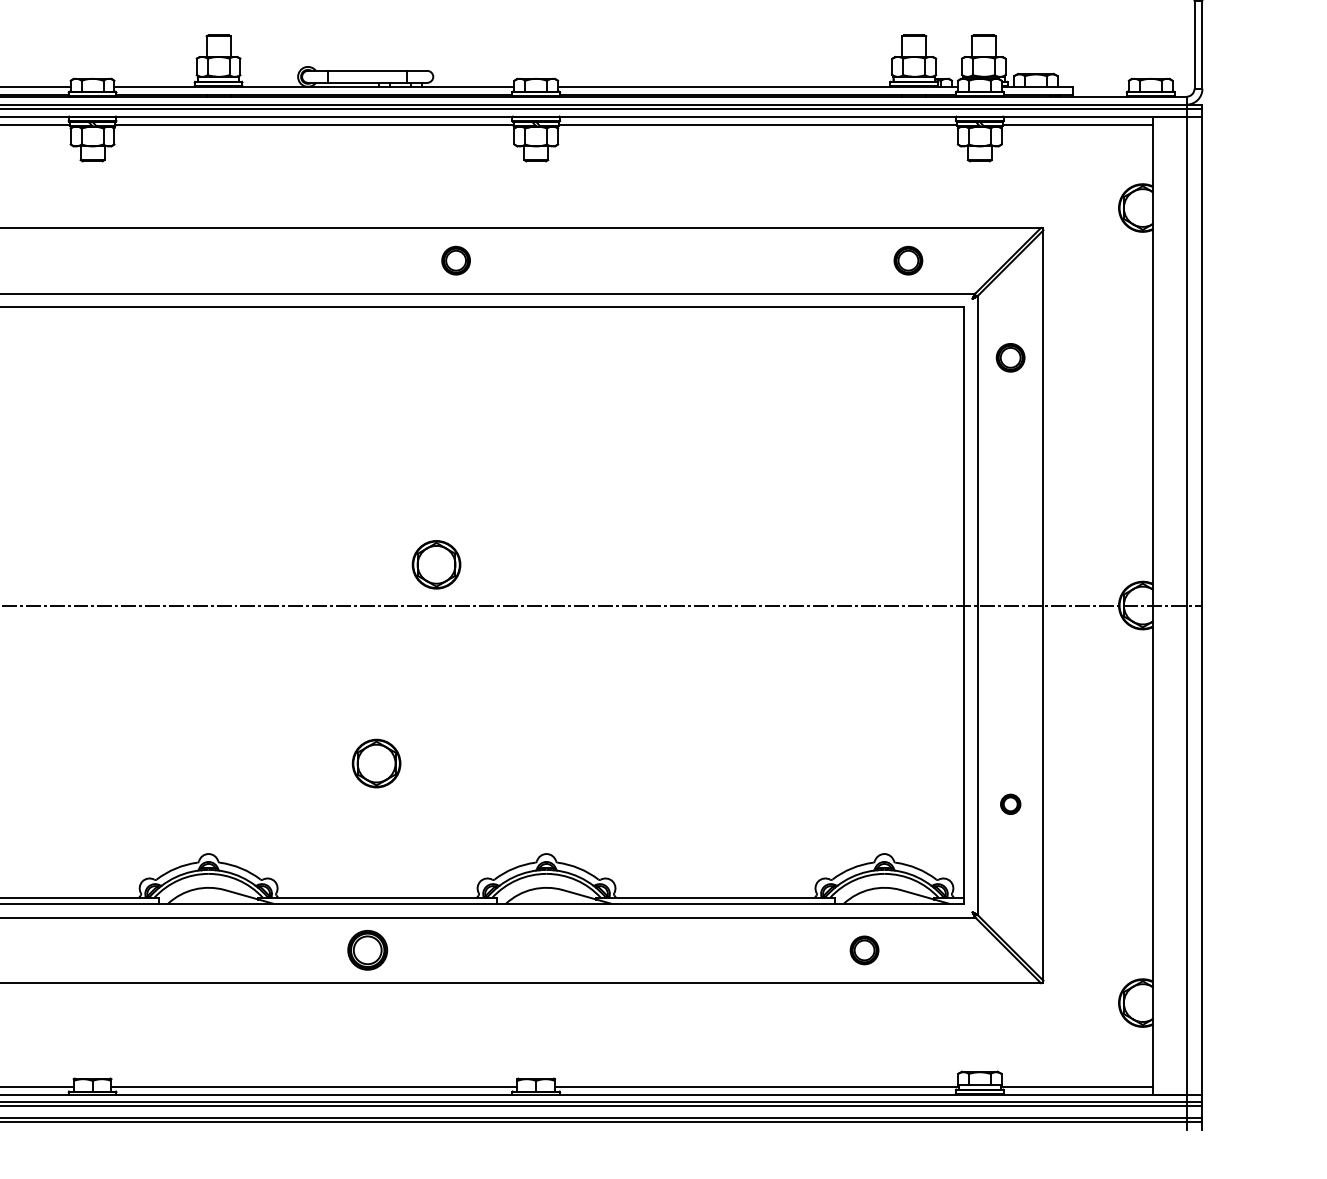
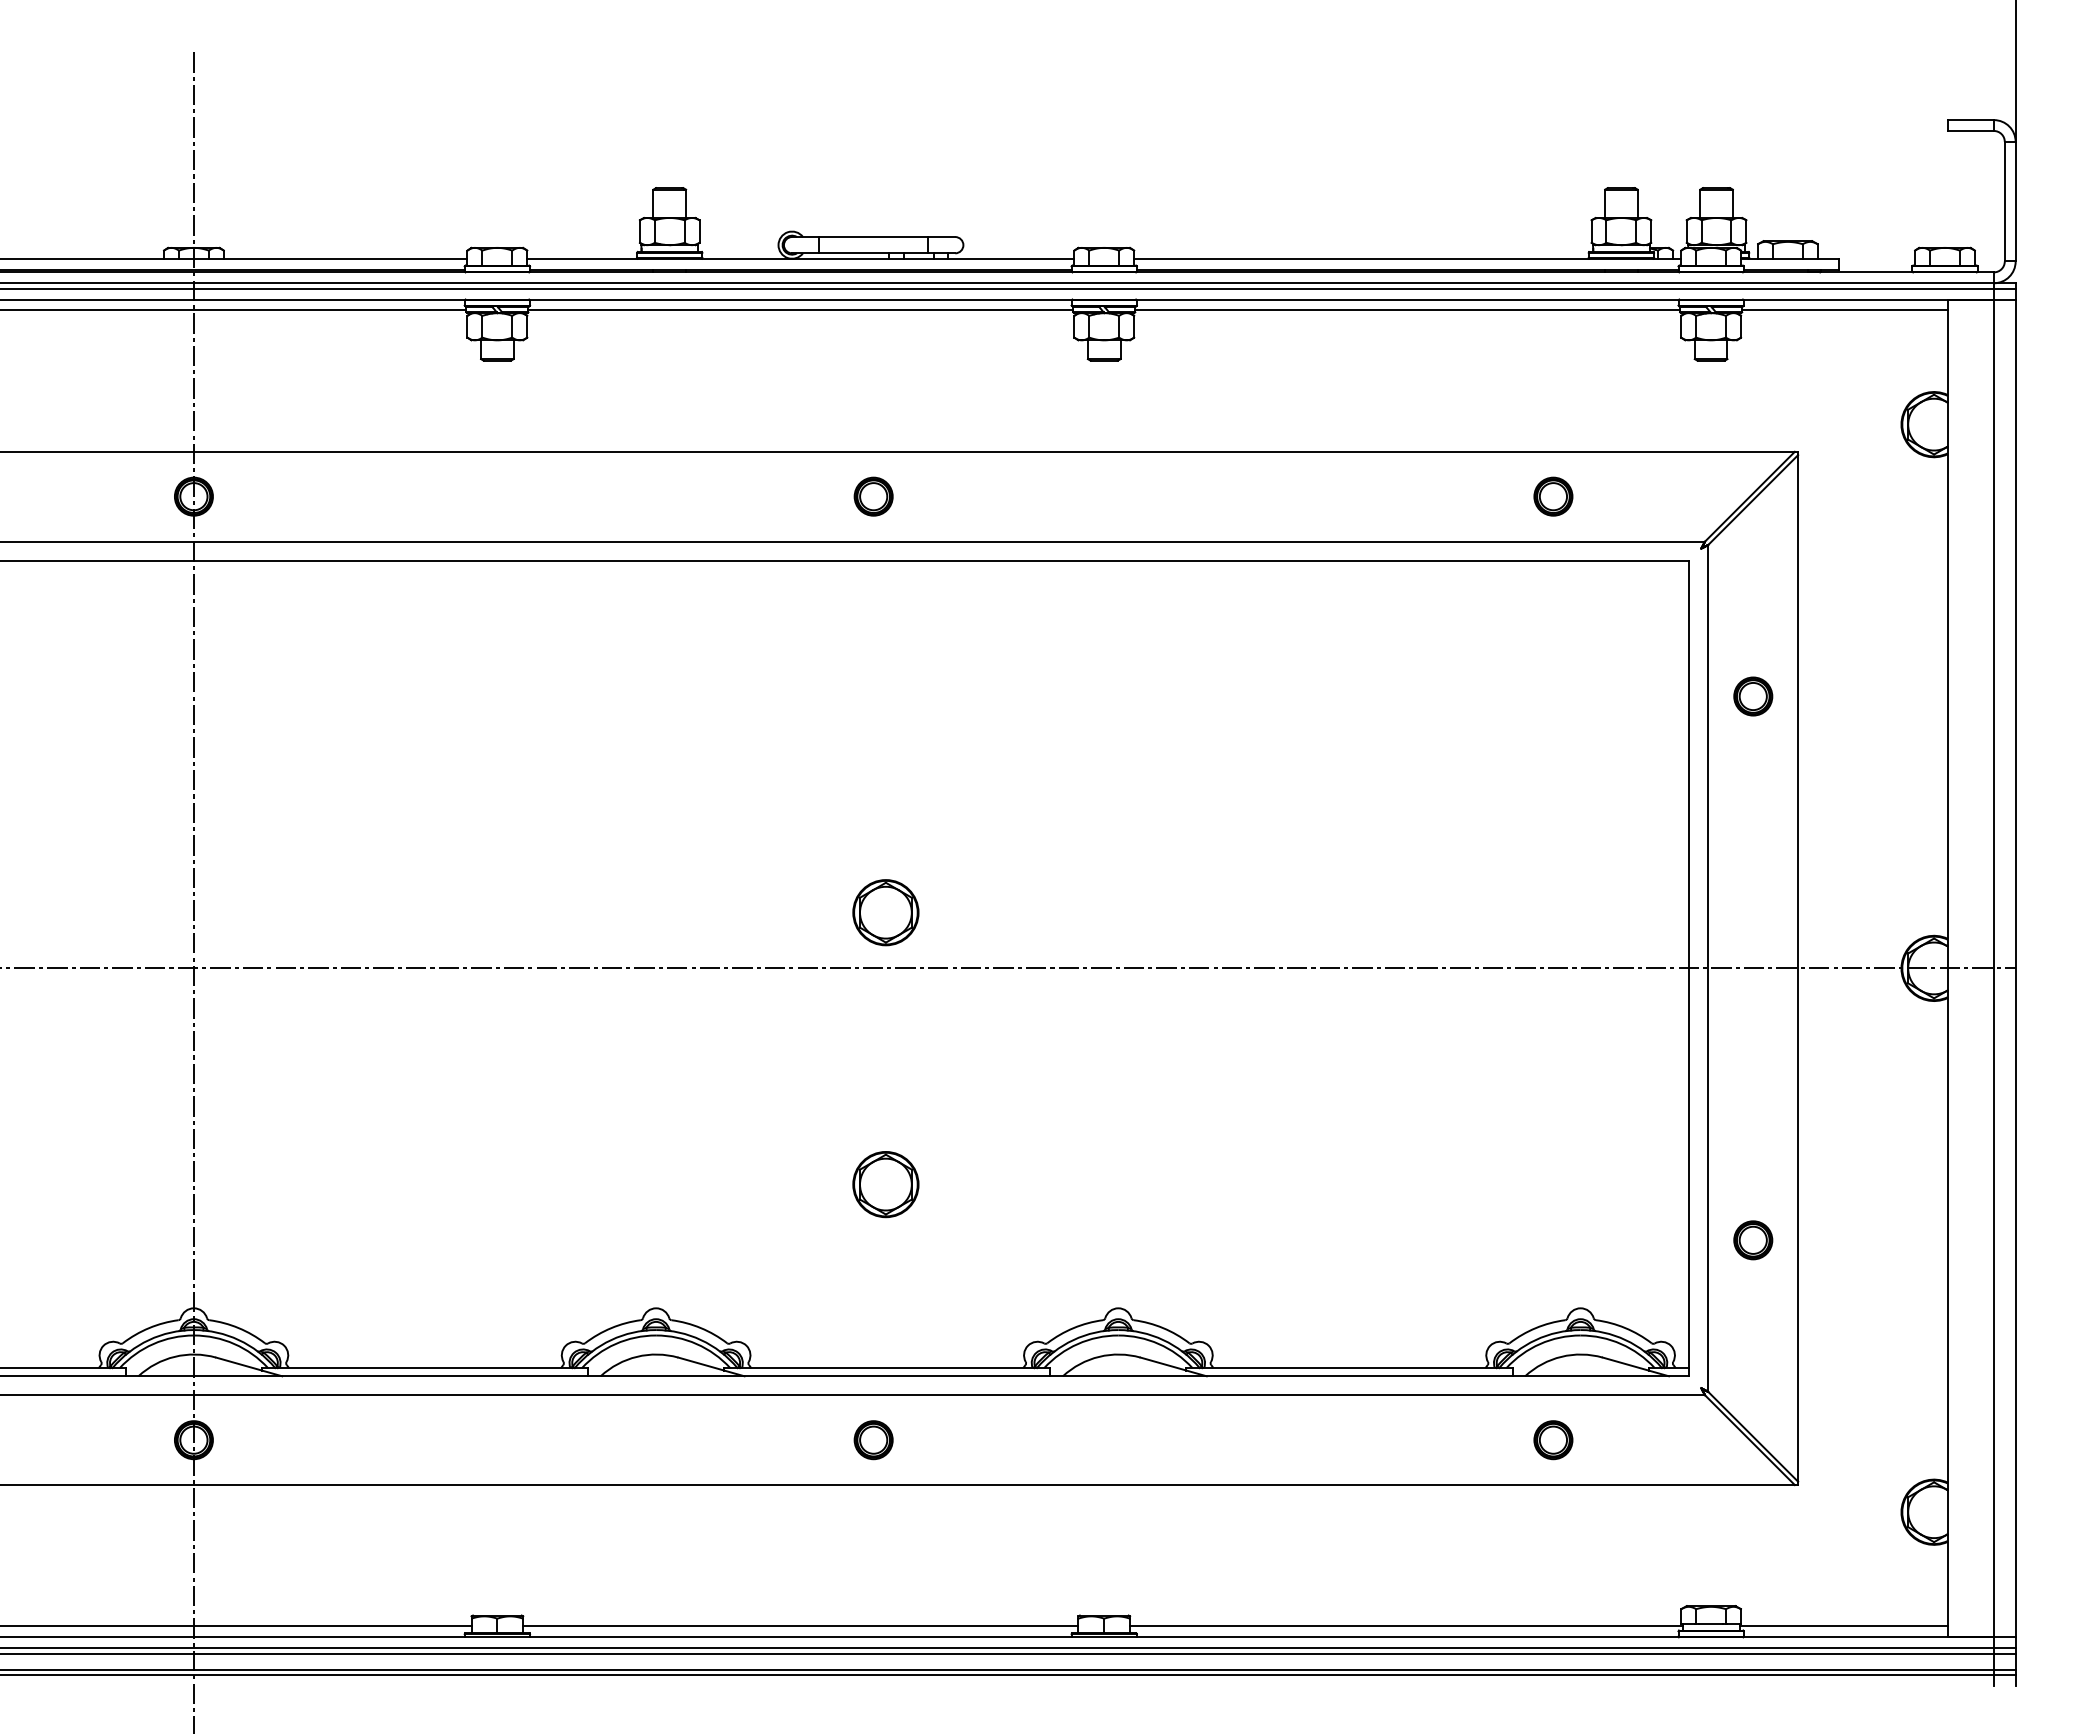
part: (455, 260) -> (873, 496), moved
part: (908, 260) -> (1553, 496), moved
part: (1010, 357) -> (1753, 696), moved
part: (436, 564) -> (885, 912), moved
part: (1010, 804) -> (1753, 1240), size x1.43
part: (367, 950) -> (873, 1440), size x0.71

